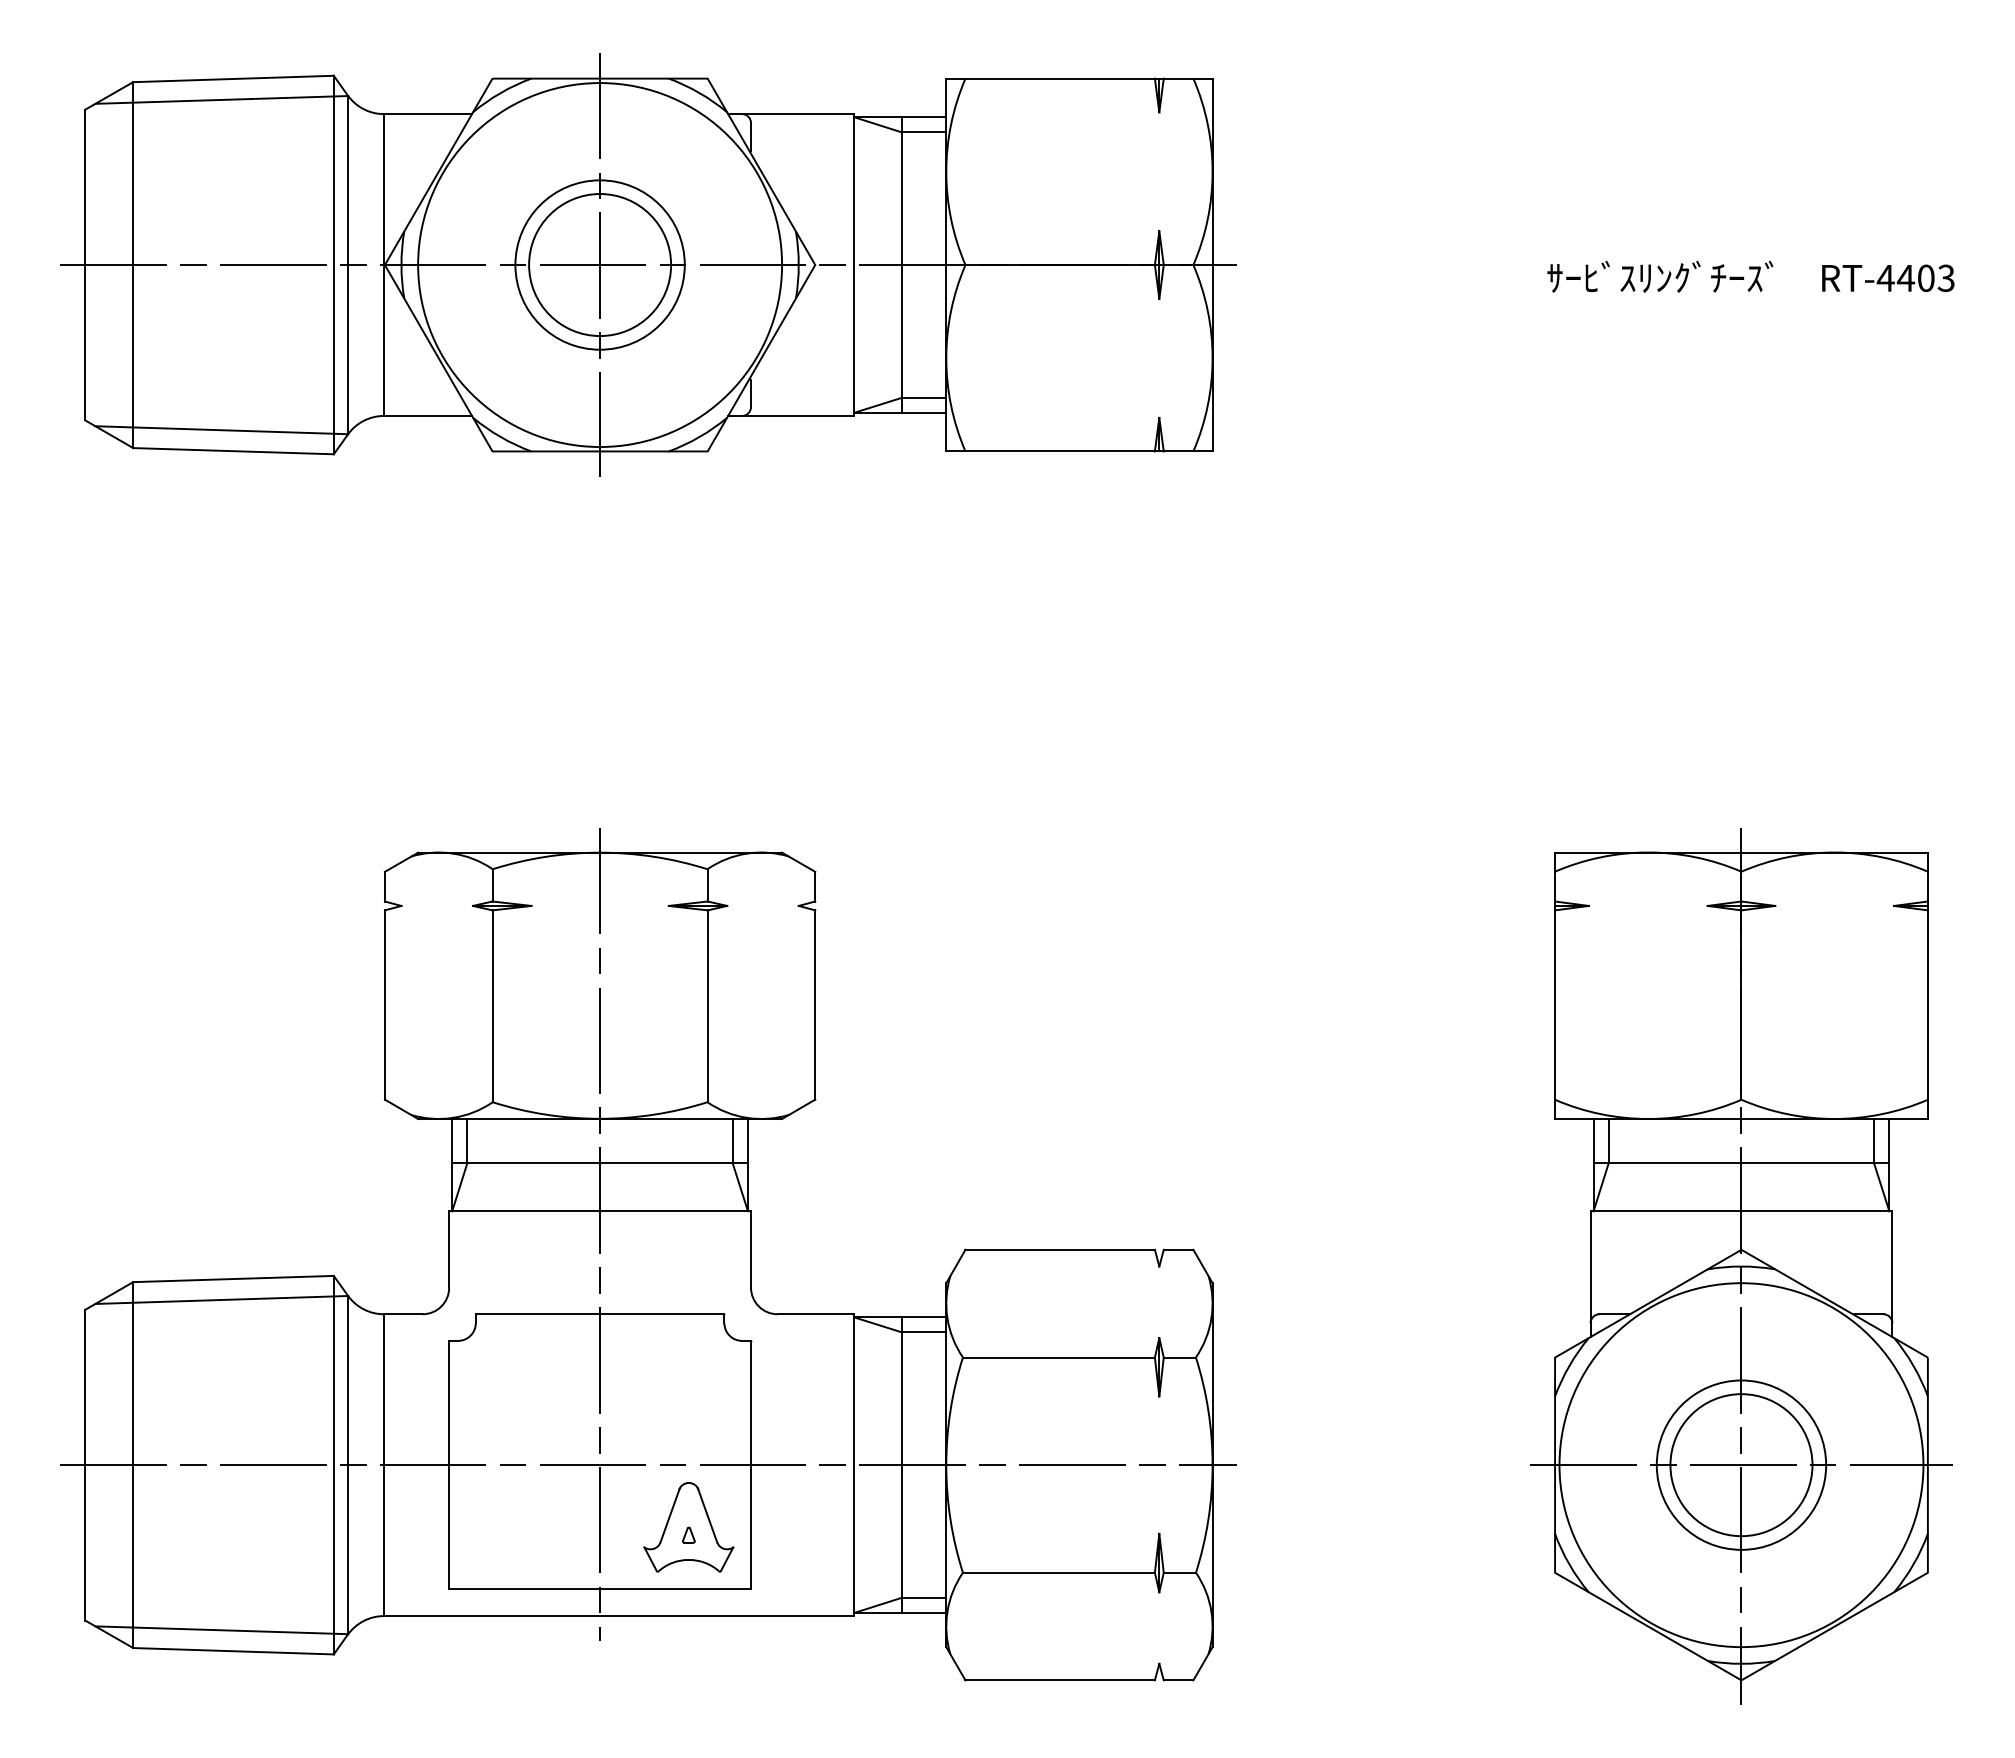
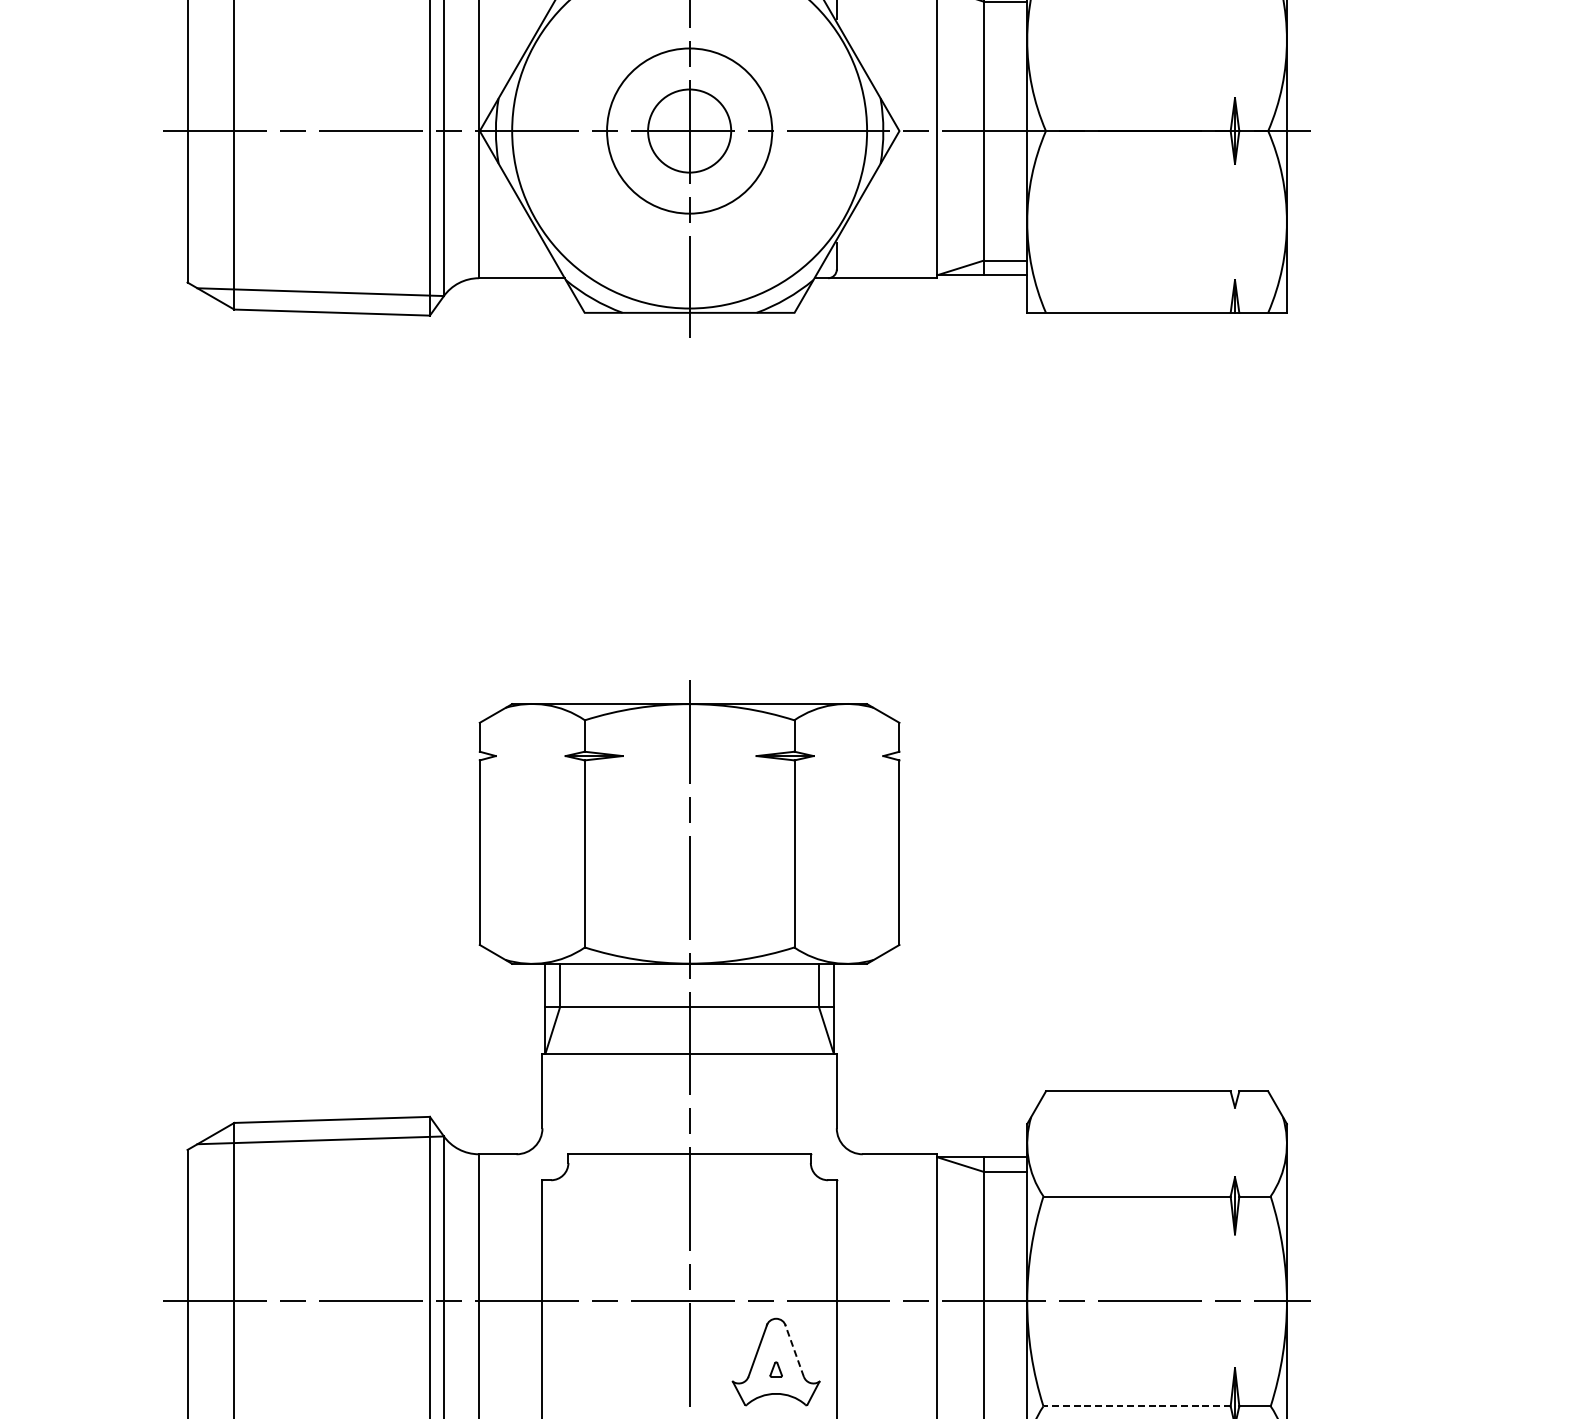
circle: (600, 265) -> (690, 131), size x0.6
line: (707, 1515) -> (794, 1350), solid -> dashed
line: (1058, 1572) -> (1136, 1406), solid -> dashed

